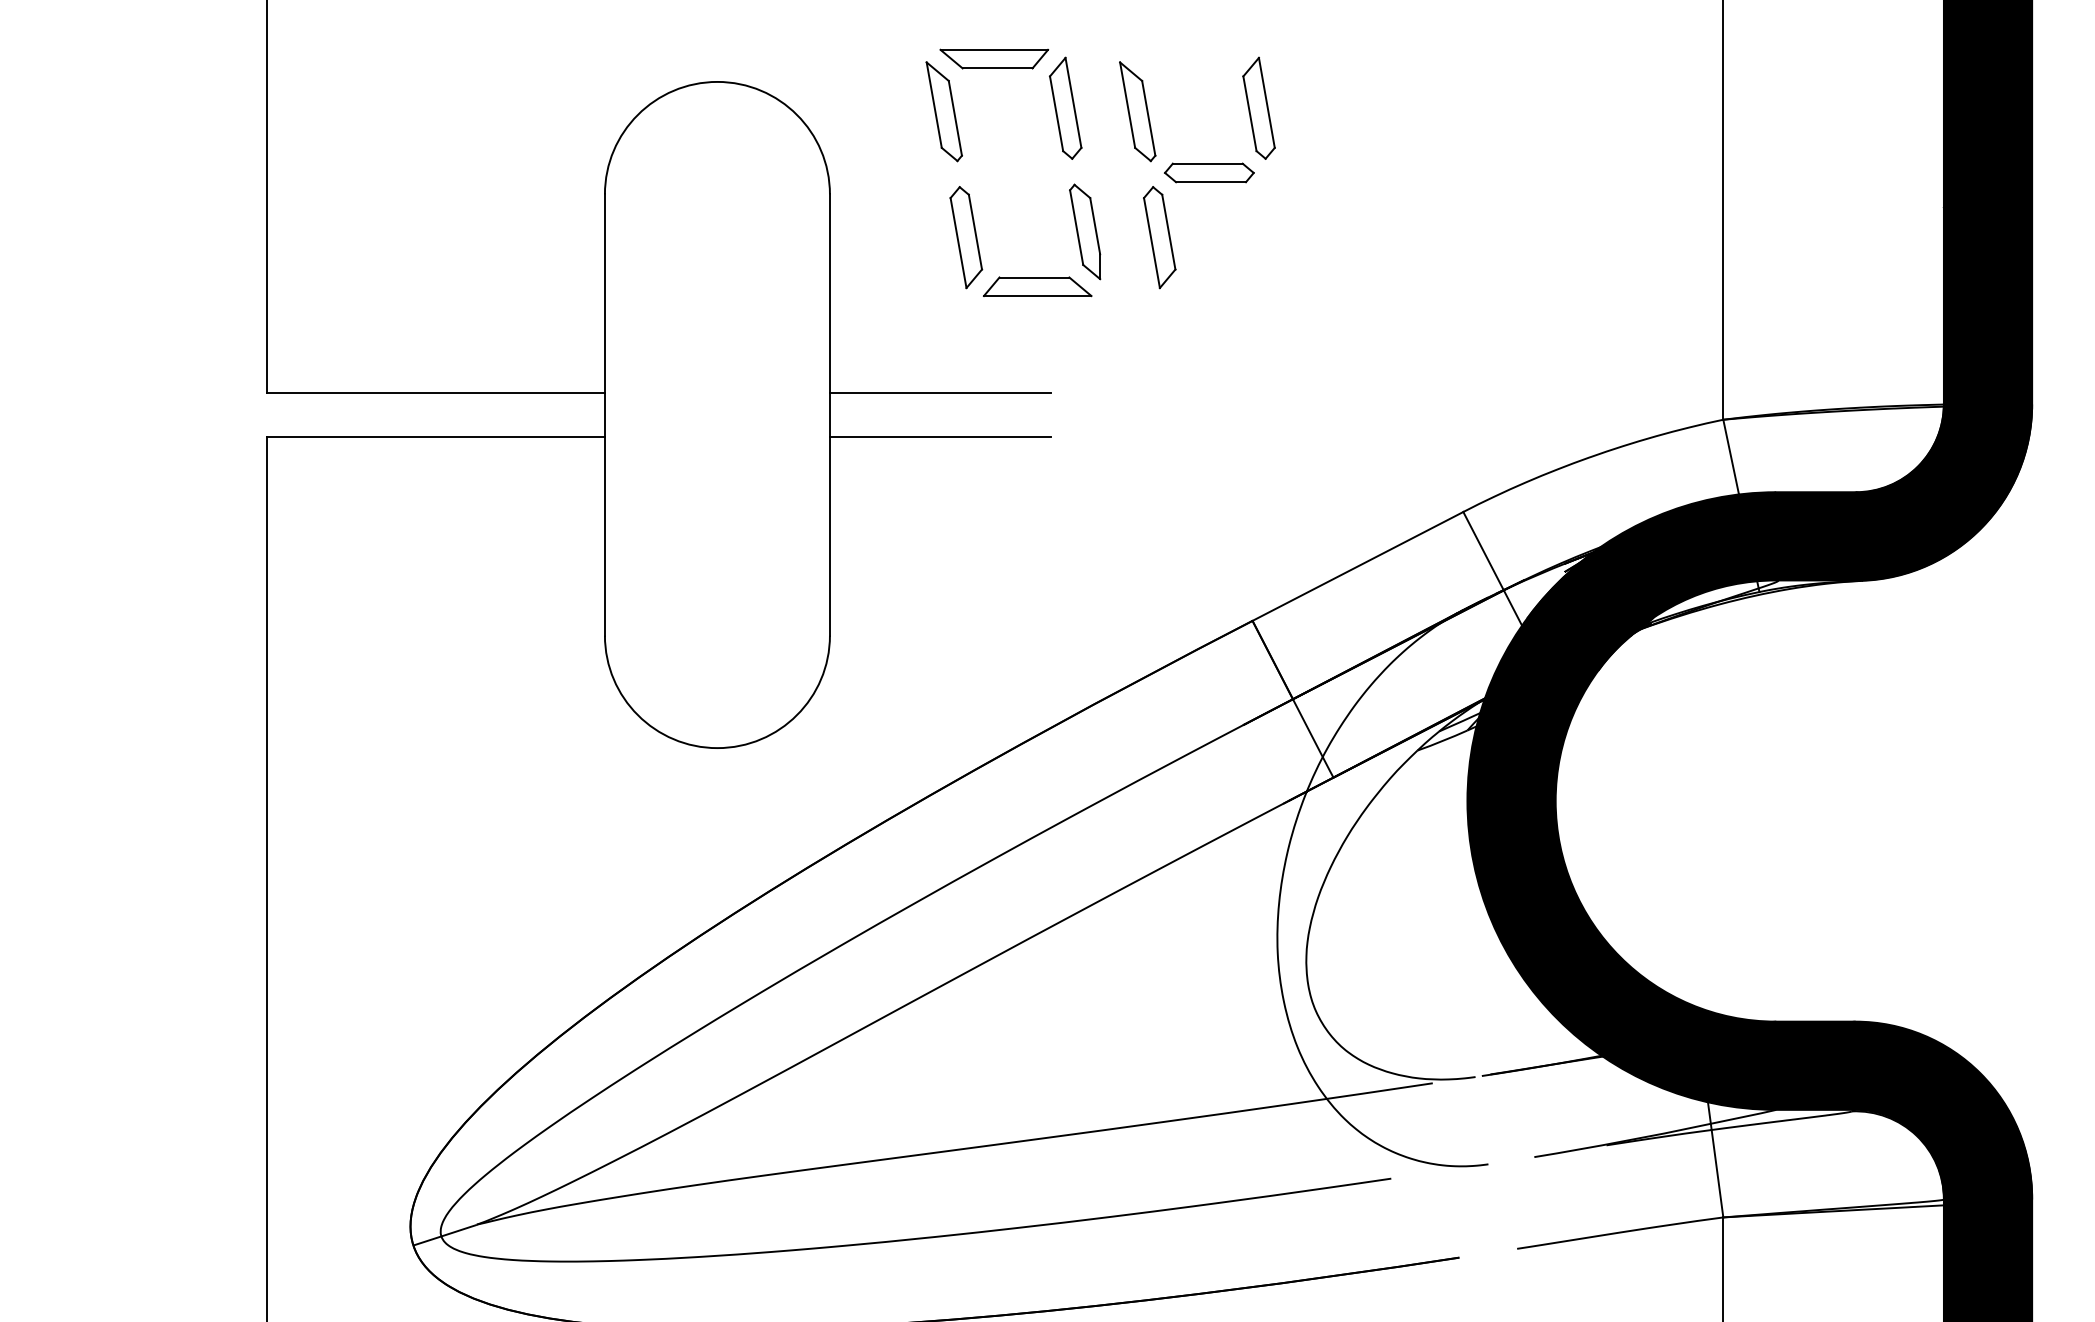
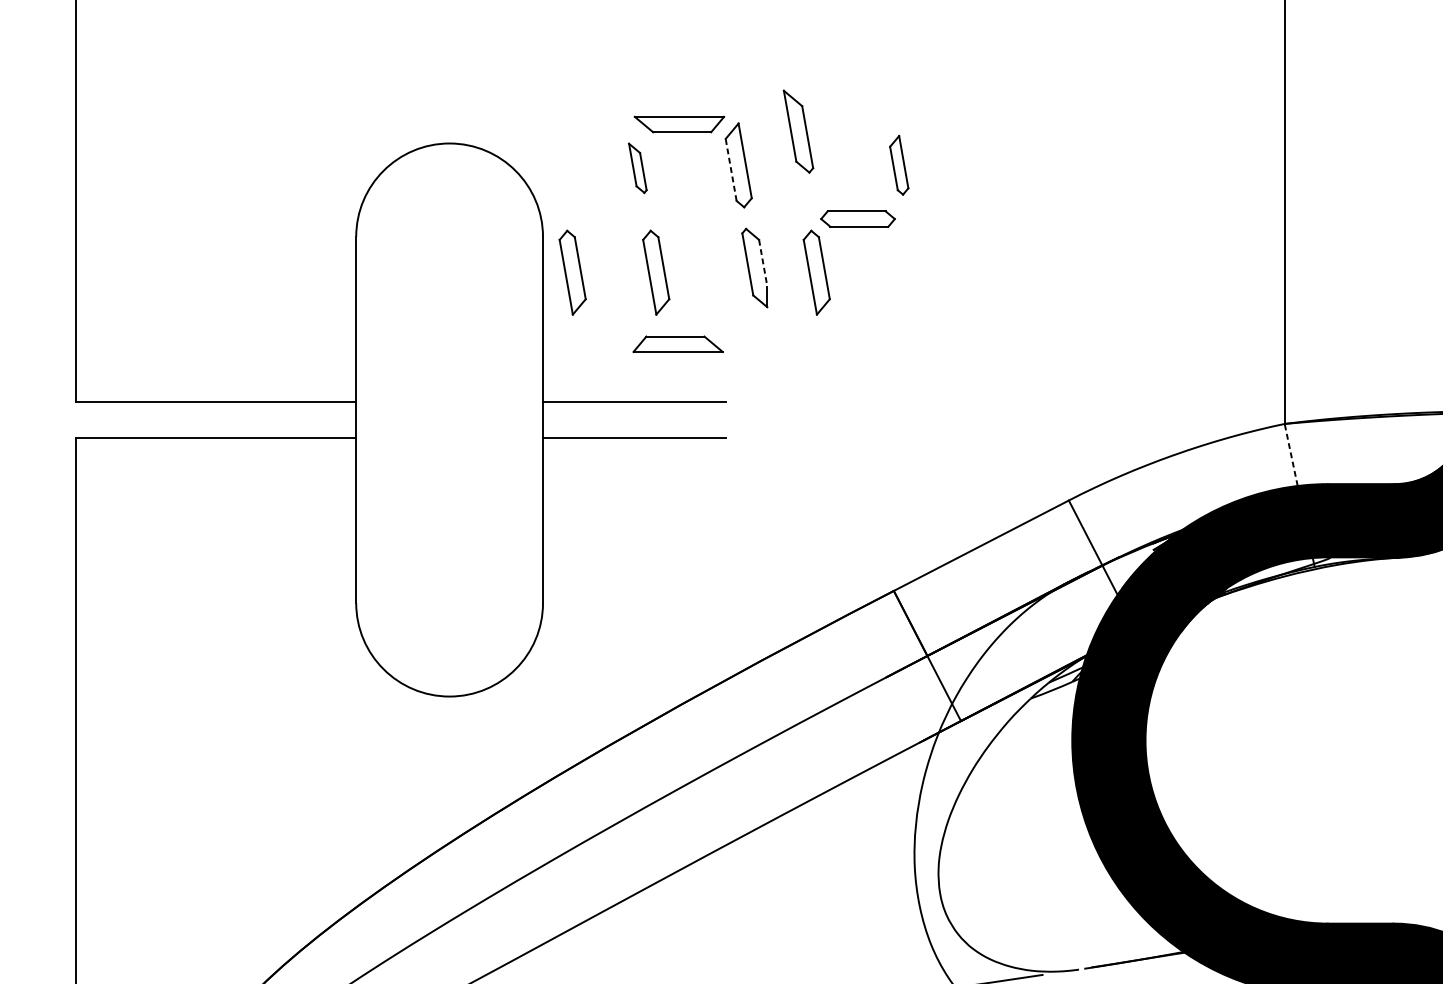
part: (1258, 107) -> (898, 164), size x0.7
part: (943, 111) -> (637, 168), size x0.6
part: (1137, 111) -> (798, 131), moved
line: (1056, 113) -> (731, 169), solid -> dashed
line: (1095, 226) -> (763, 263), solid -> dashed
part: (865, 237) -> (572, 272), added
part: (1037, 286) -> (677, 344), moved
line: (1731, 456) -> (1291, 454), solid -> dashed

